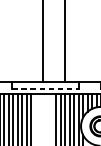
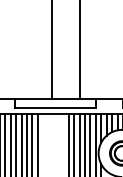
line: (46, 89) -> (56, 108), dashed -> solid

